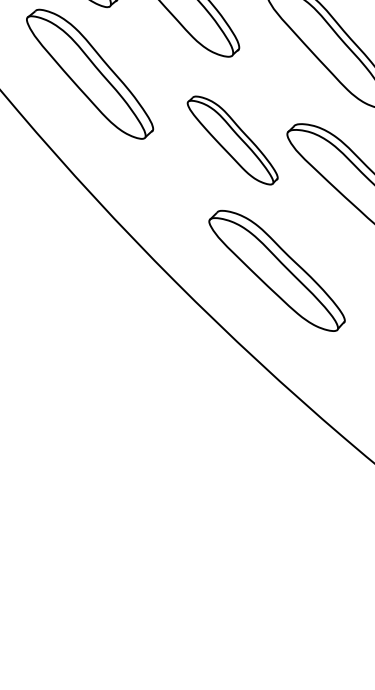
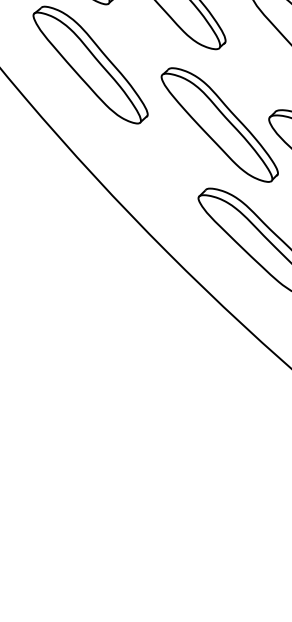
part: (232, 140) -> (219, 124), size x1.43

